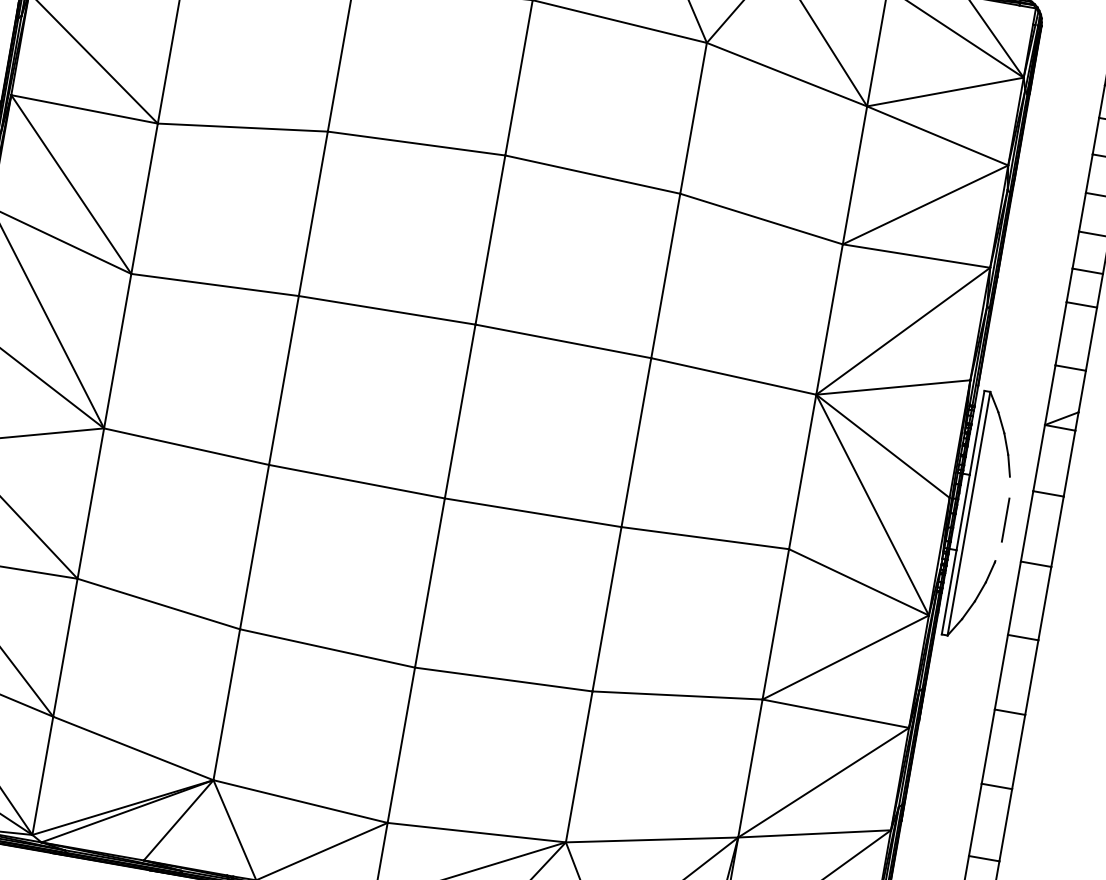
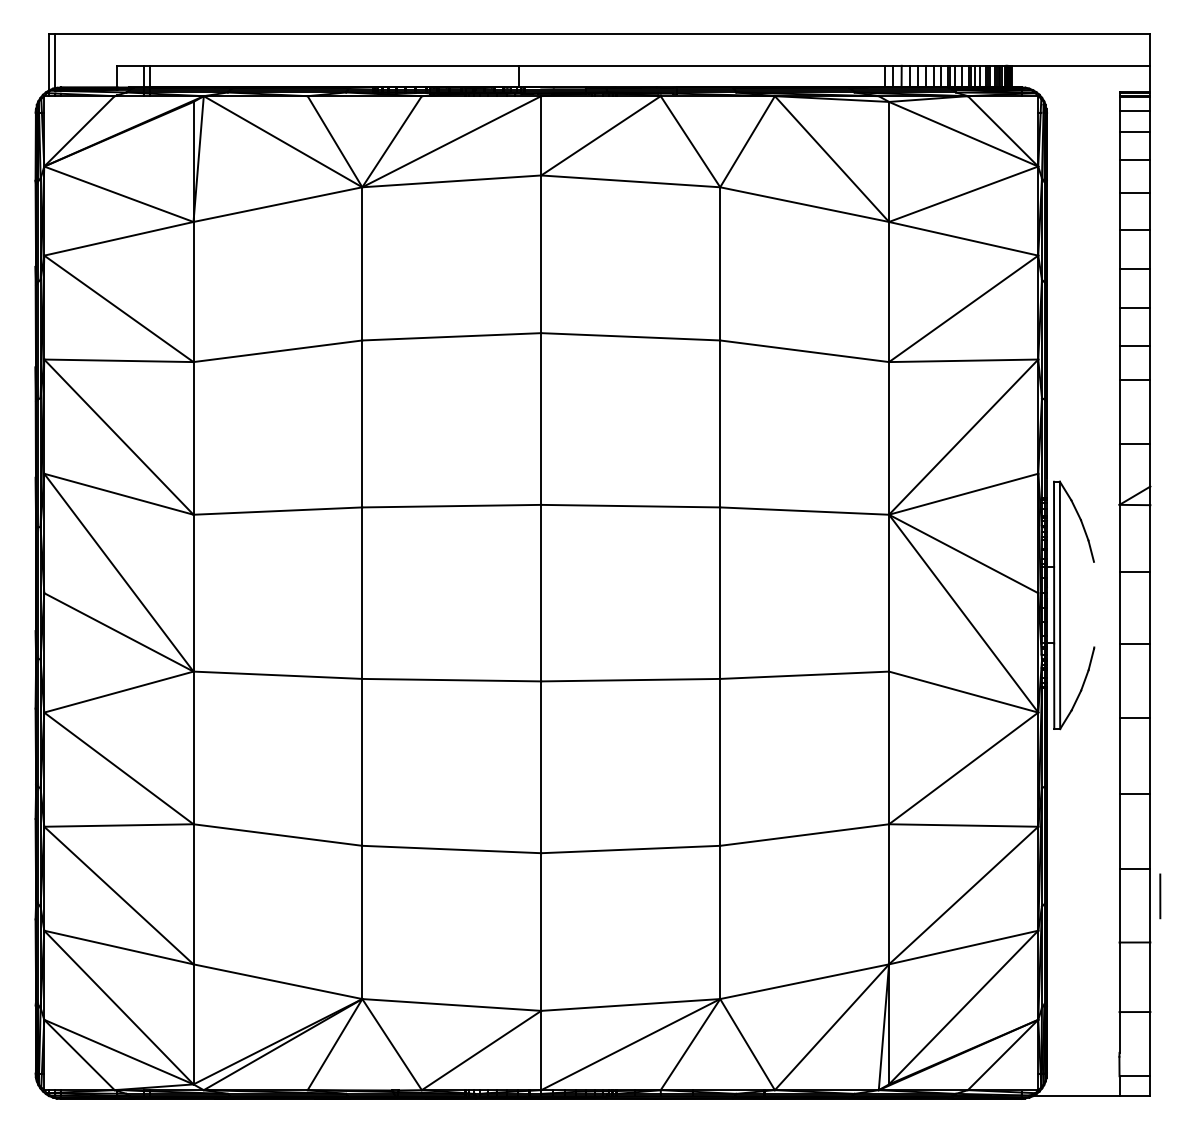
line: (1005, 520) -> (1160, 896), moved

